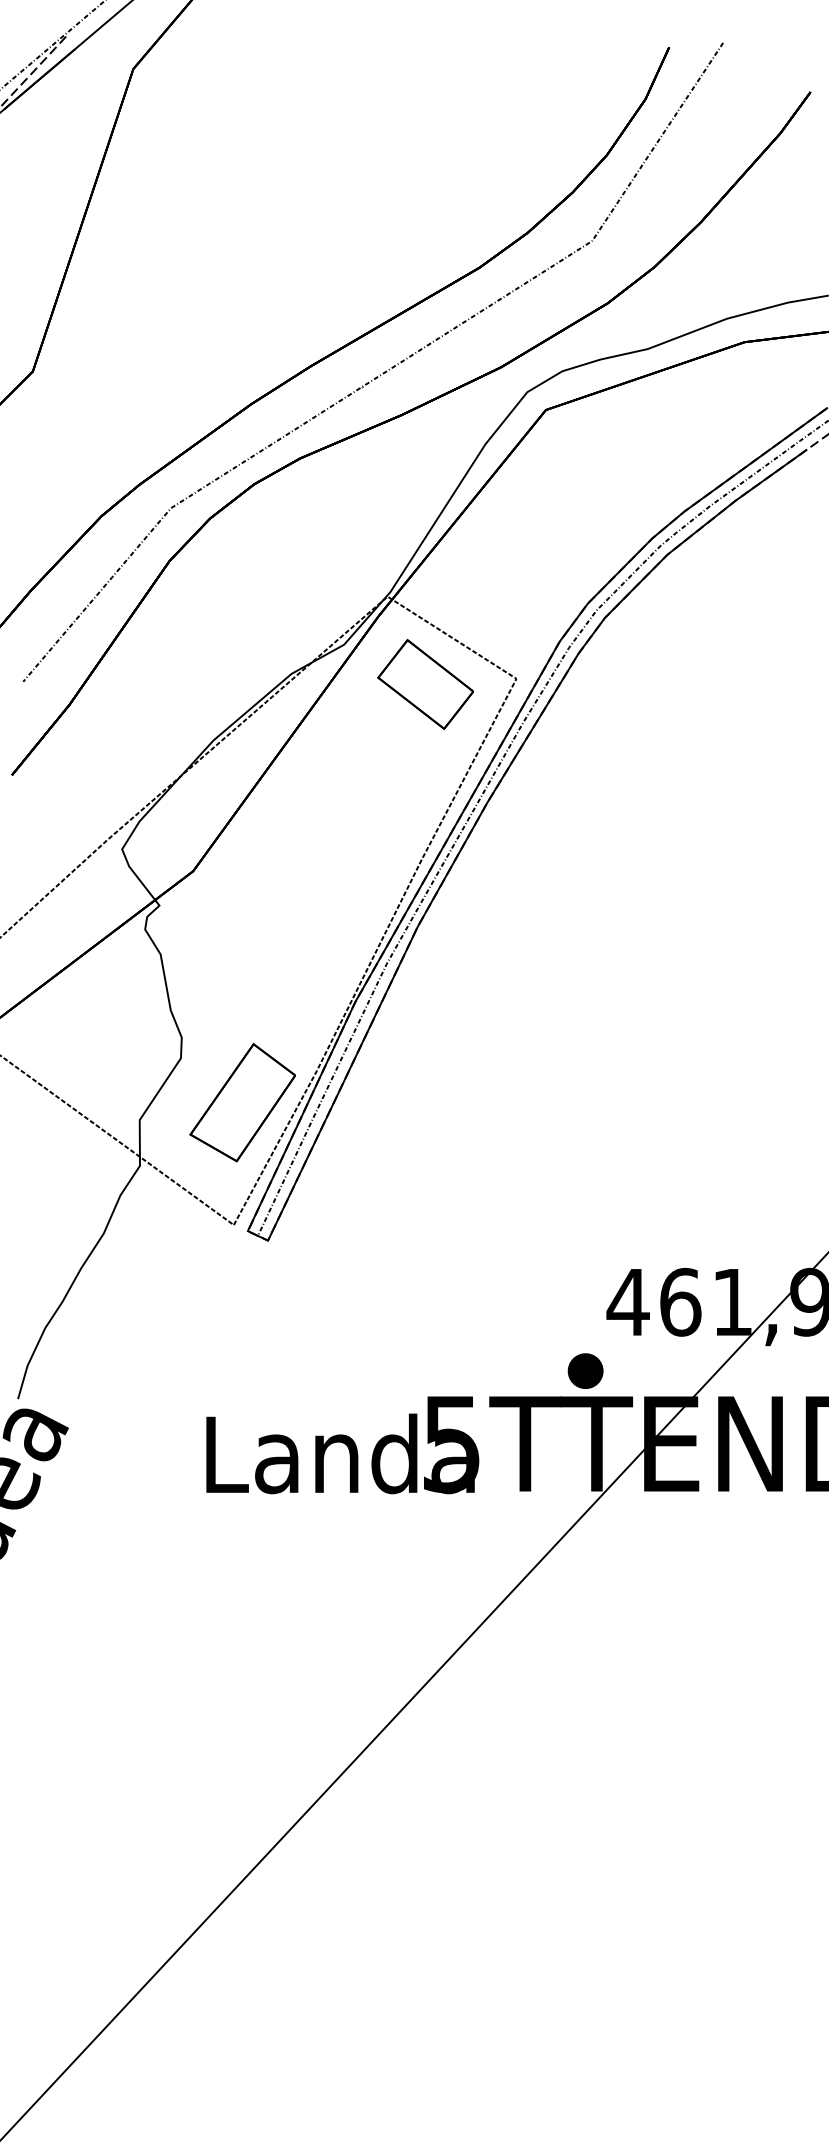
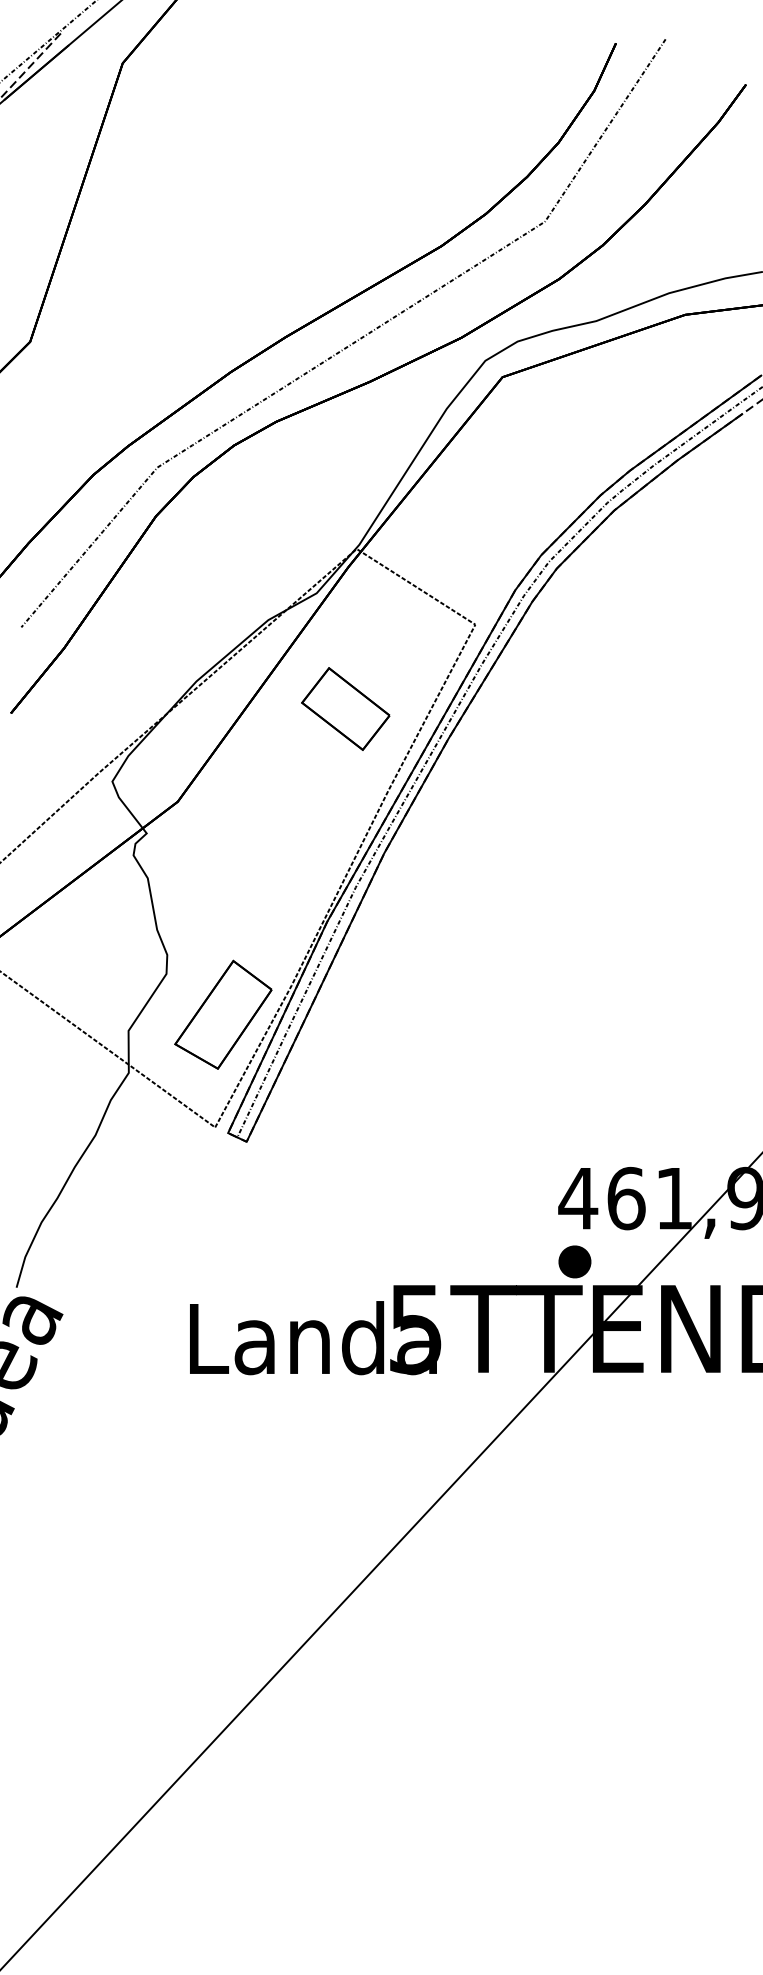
part: (425, 684) -> (345, 709), moved
part: (585, 1370) -> (574, 1261), moved

